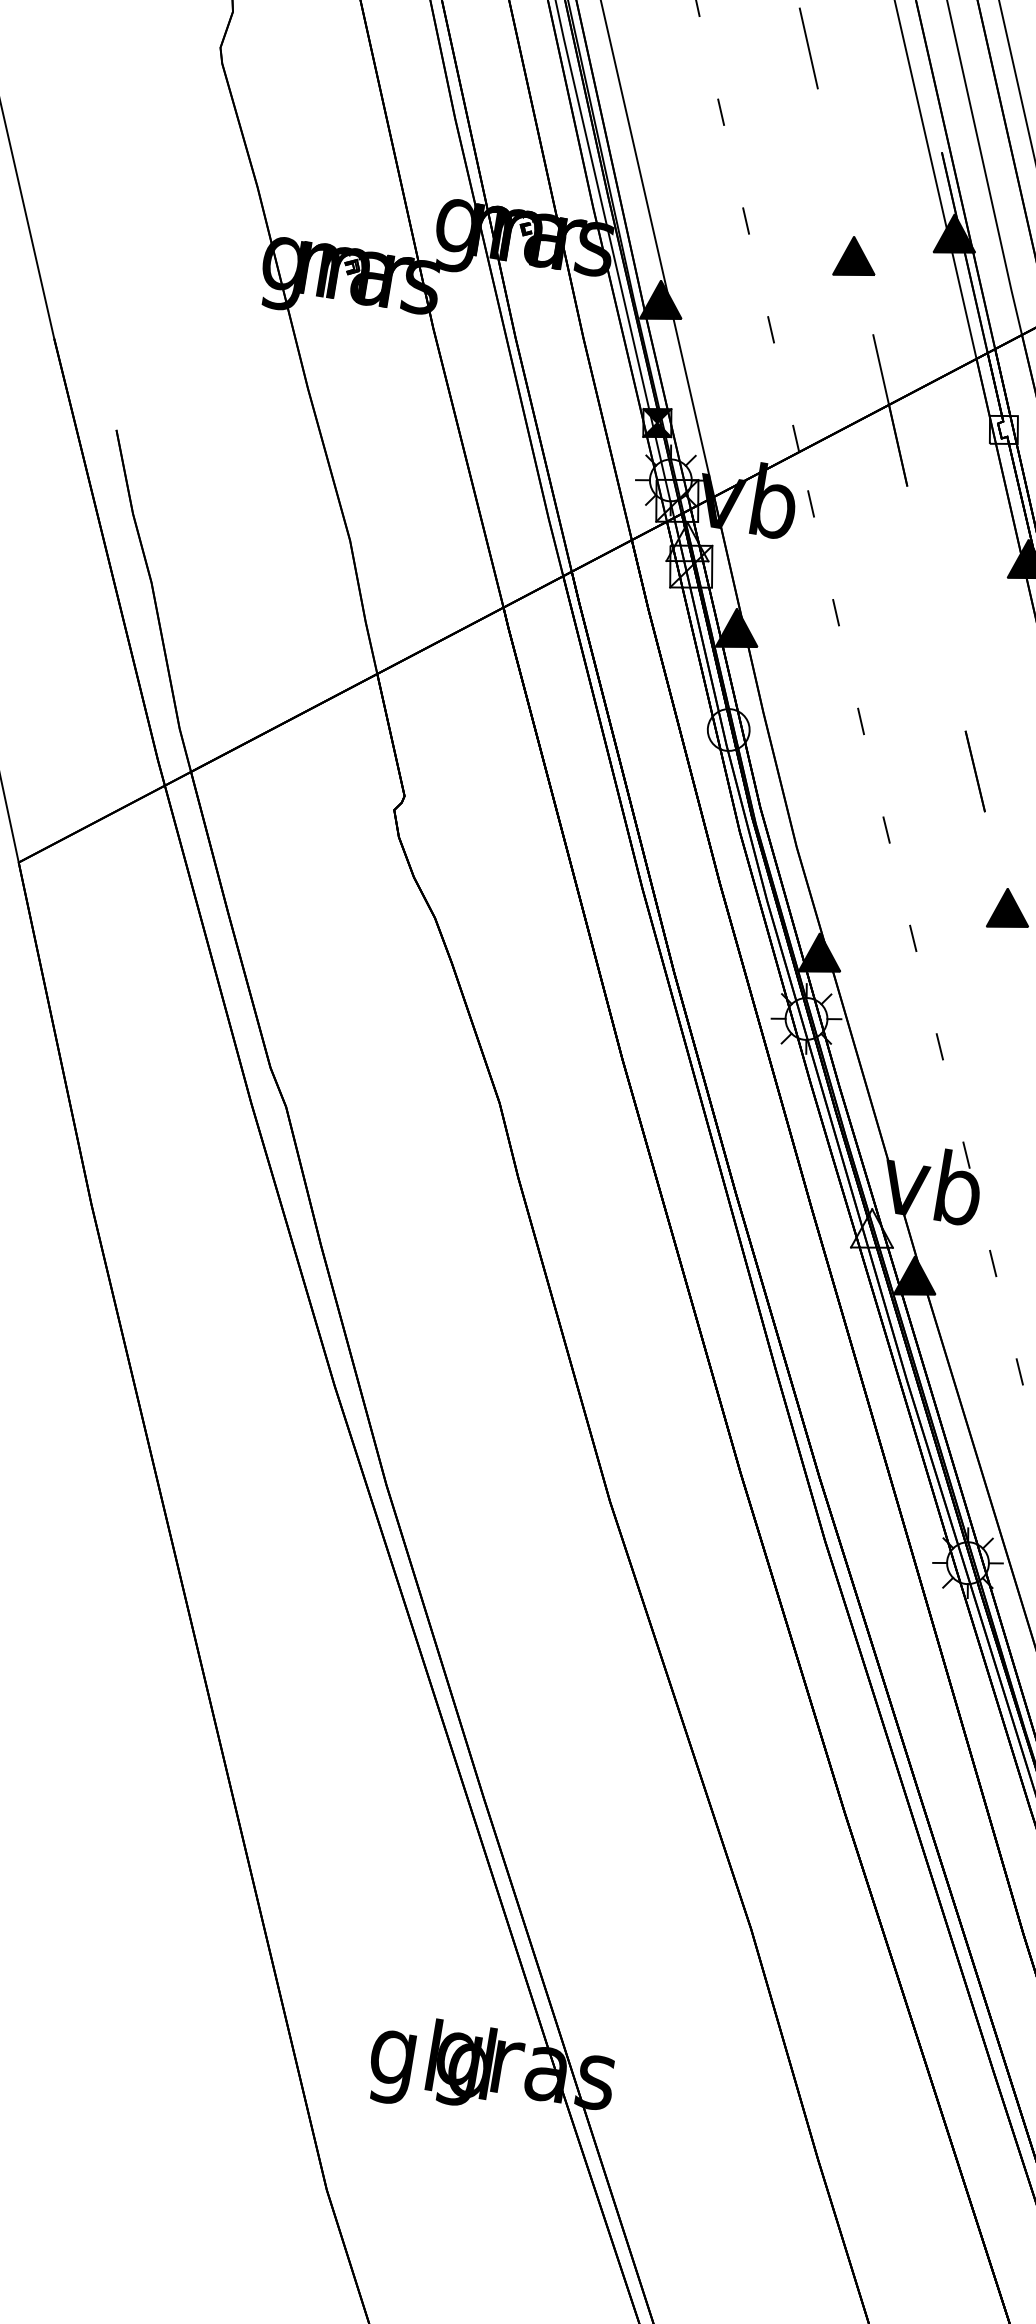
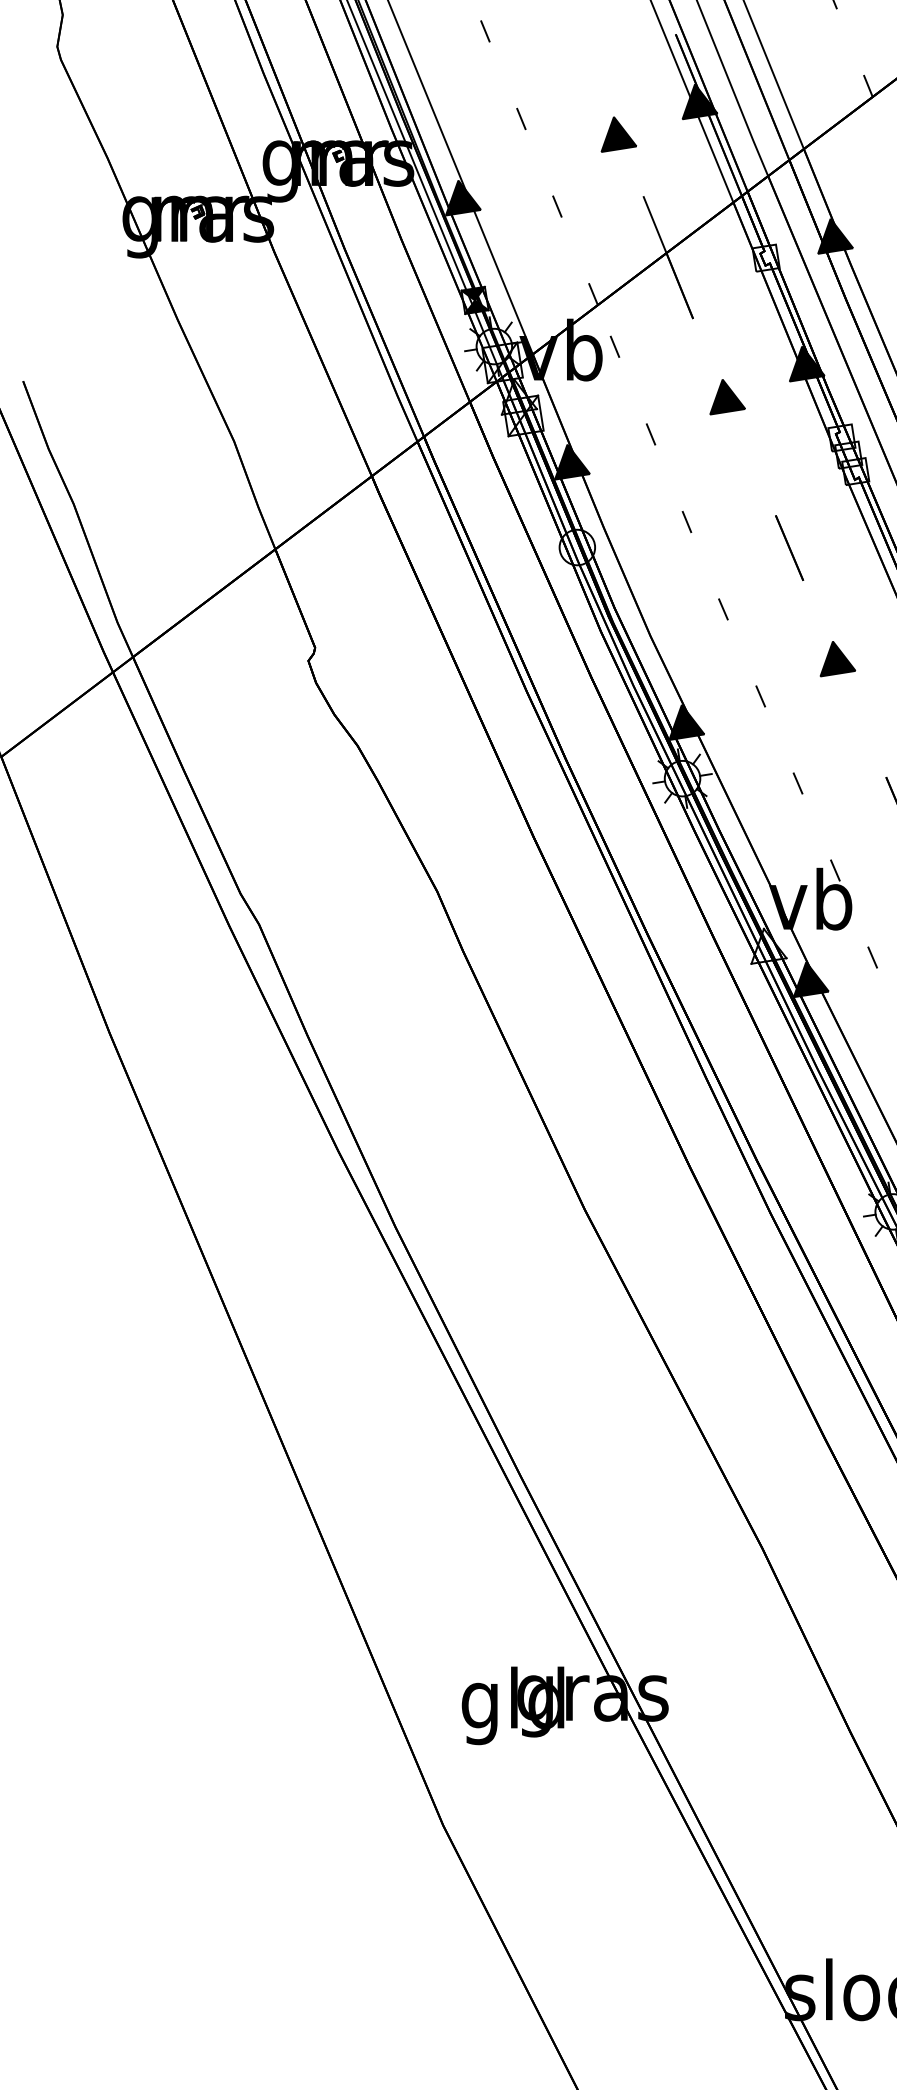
part: (932, 584) -> (727, 397), added

